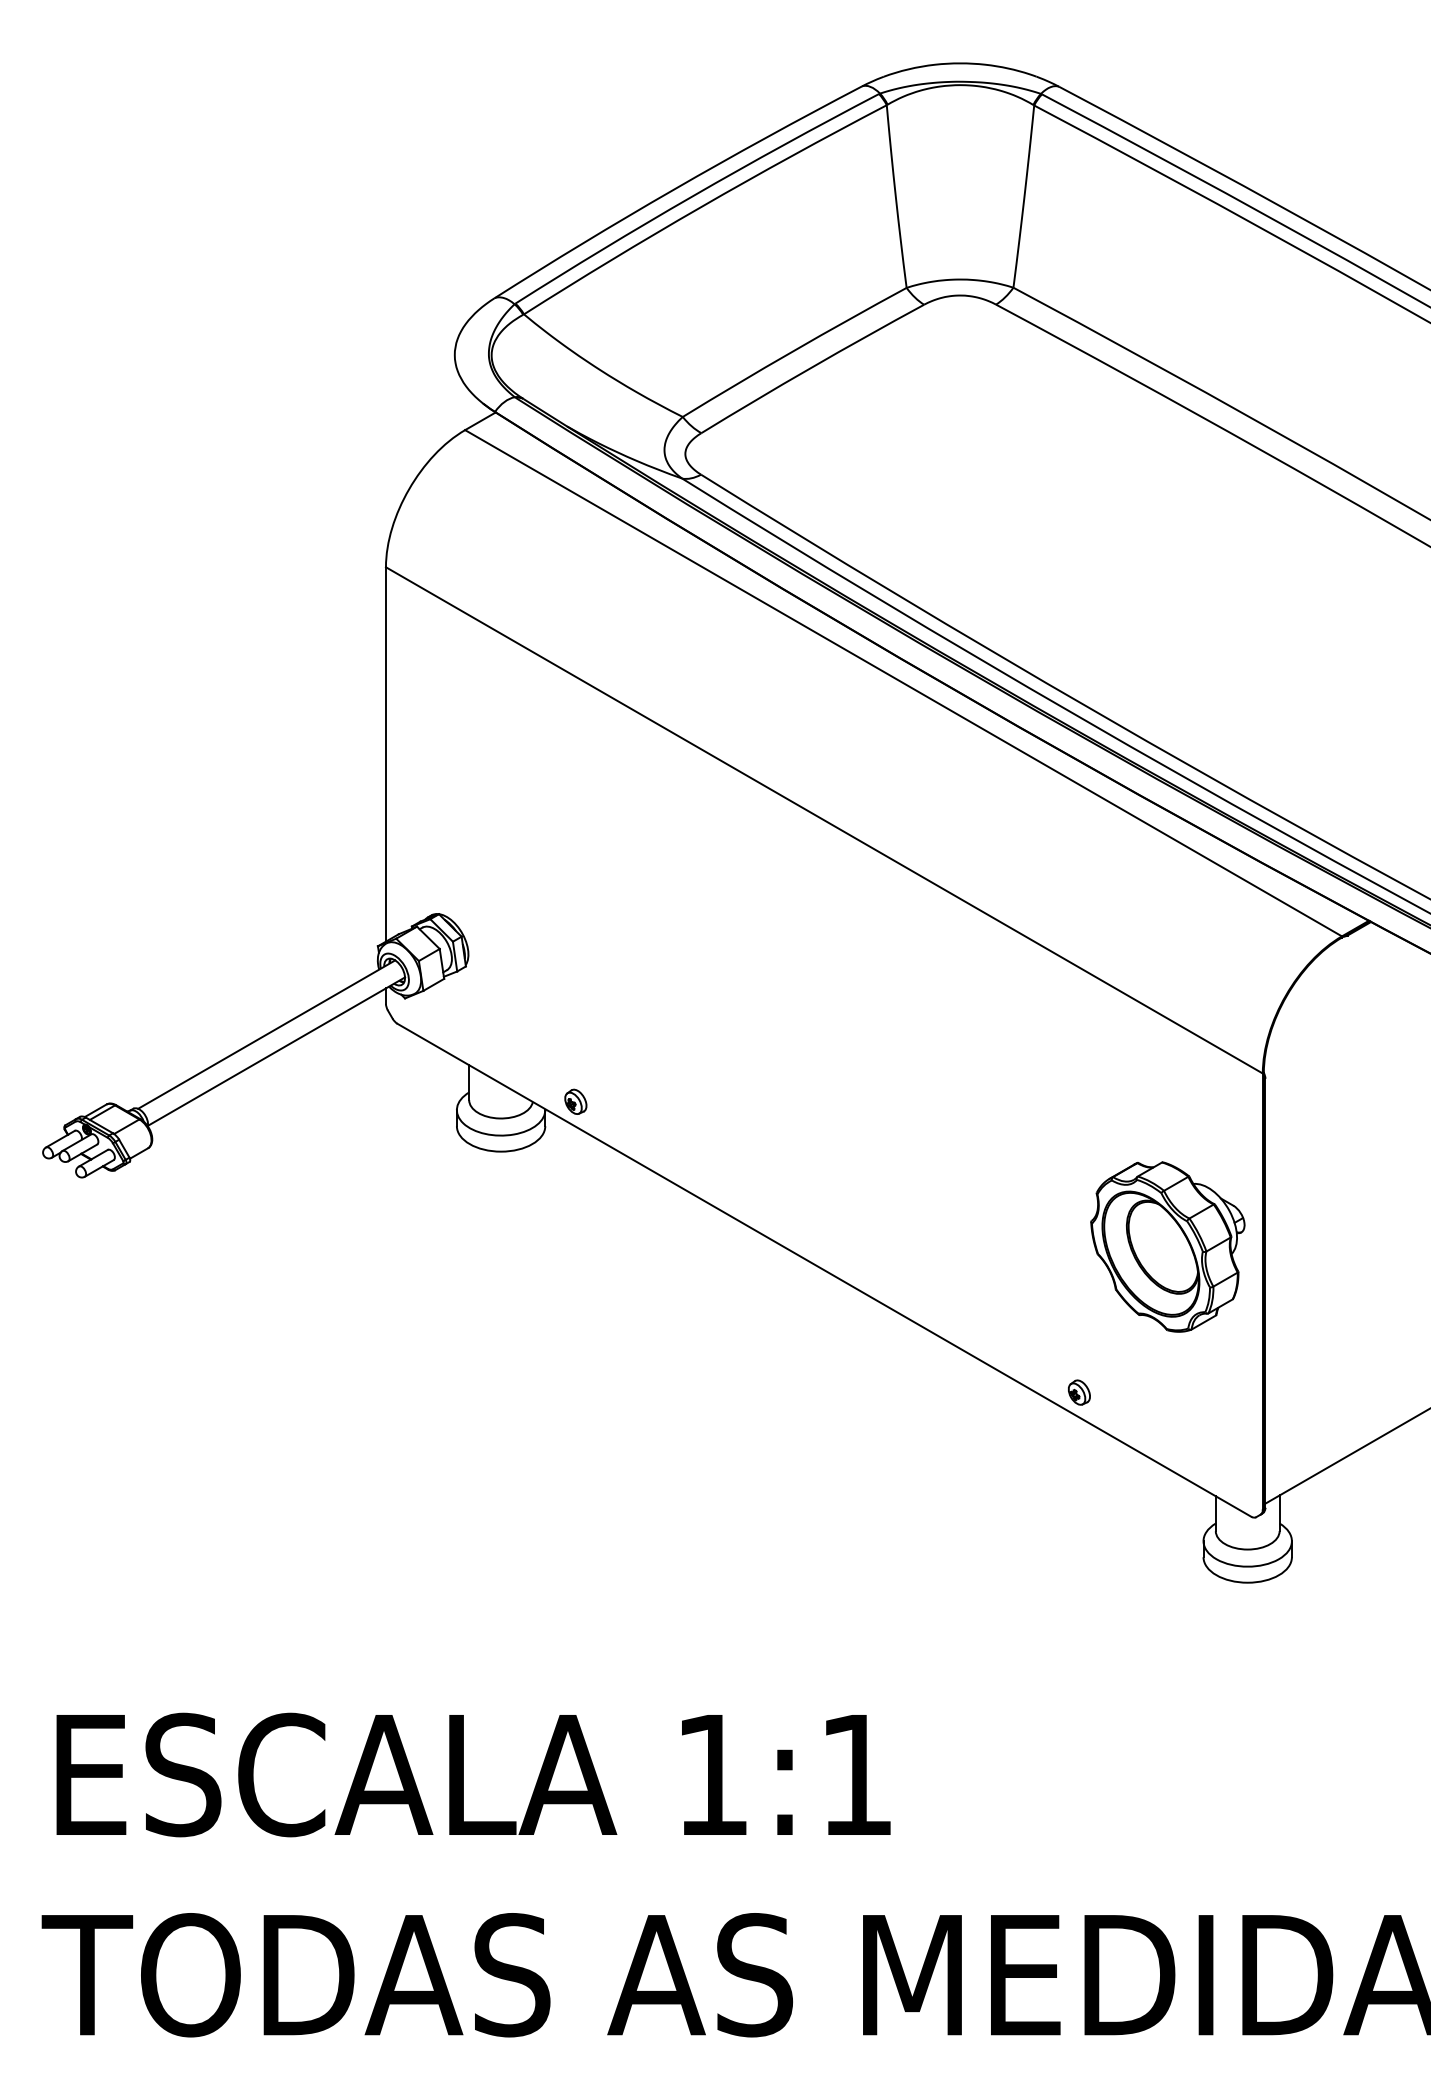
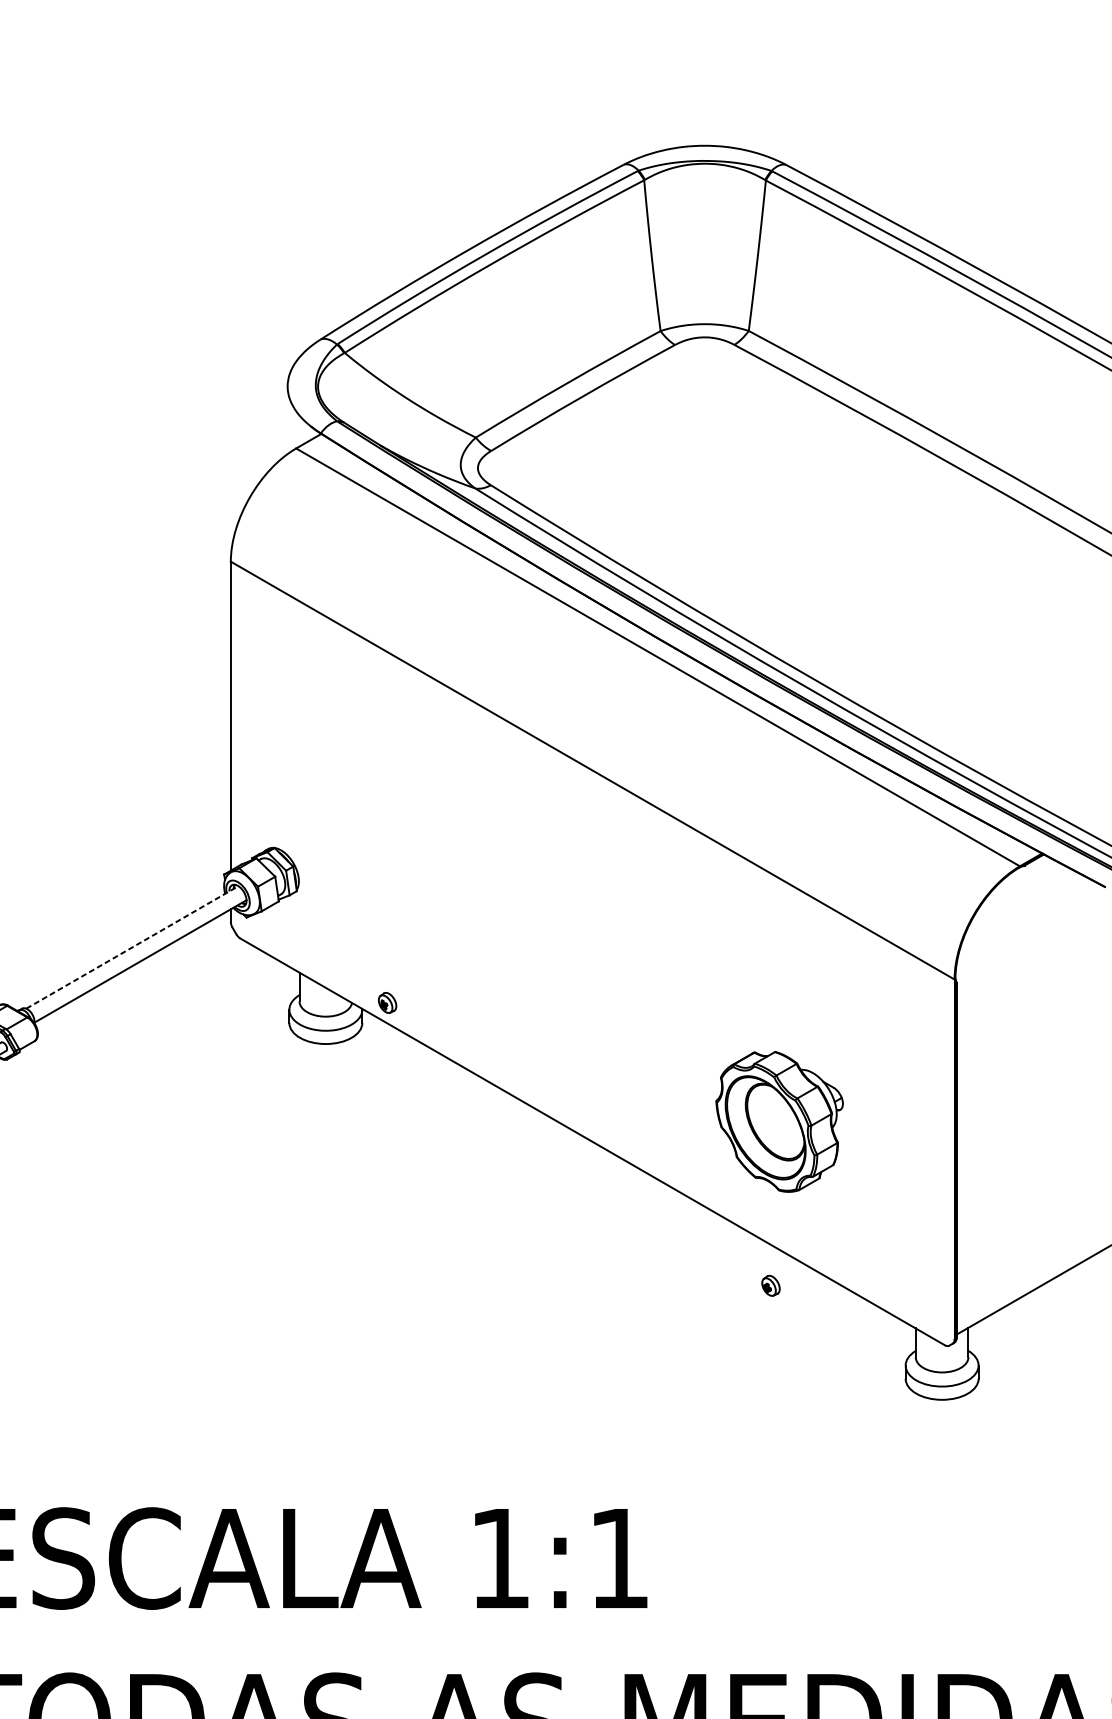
line: (267, 1034) -> (133, 947), solid -> dashed
part: (1167, 1246) -> (779, 1121), moved
part: (1079, 1392) -> (771, 1285), moved

